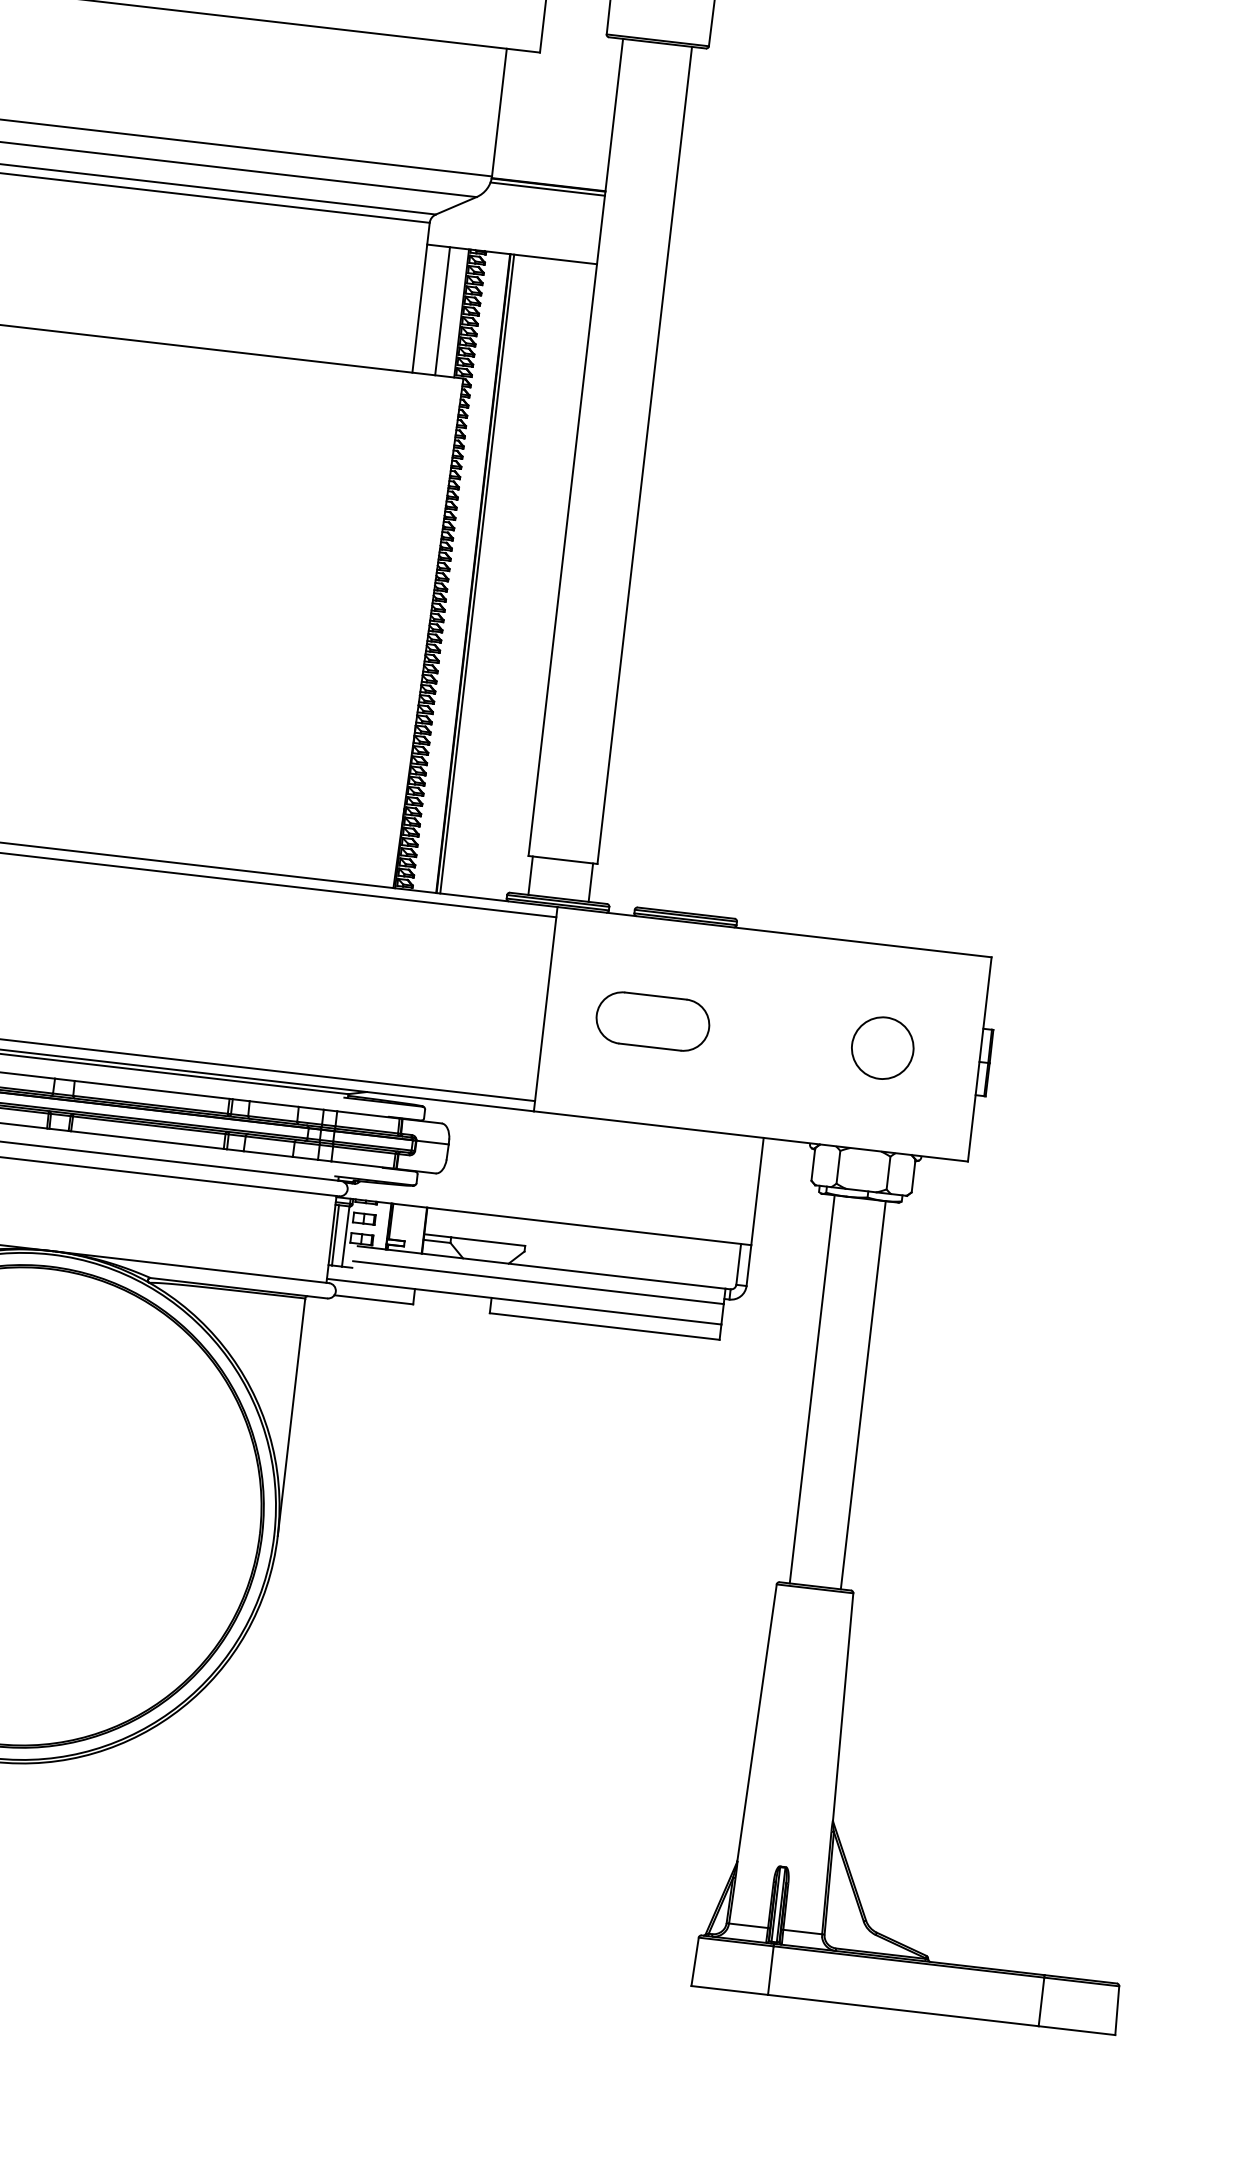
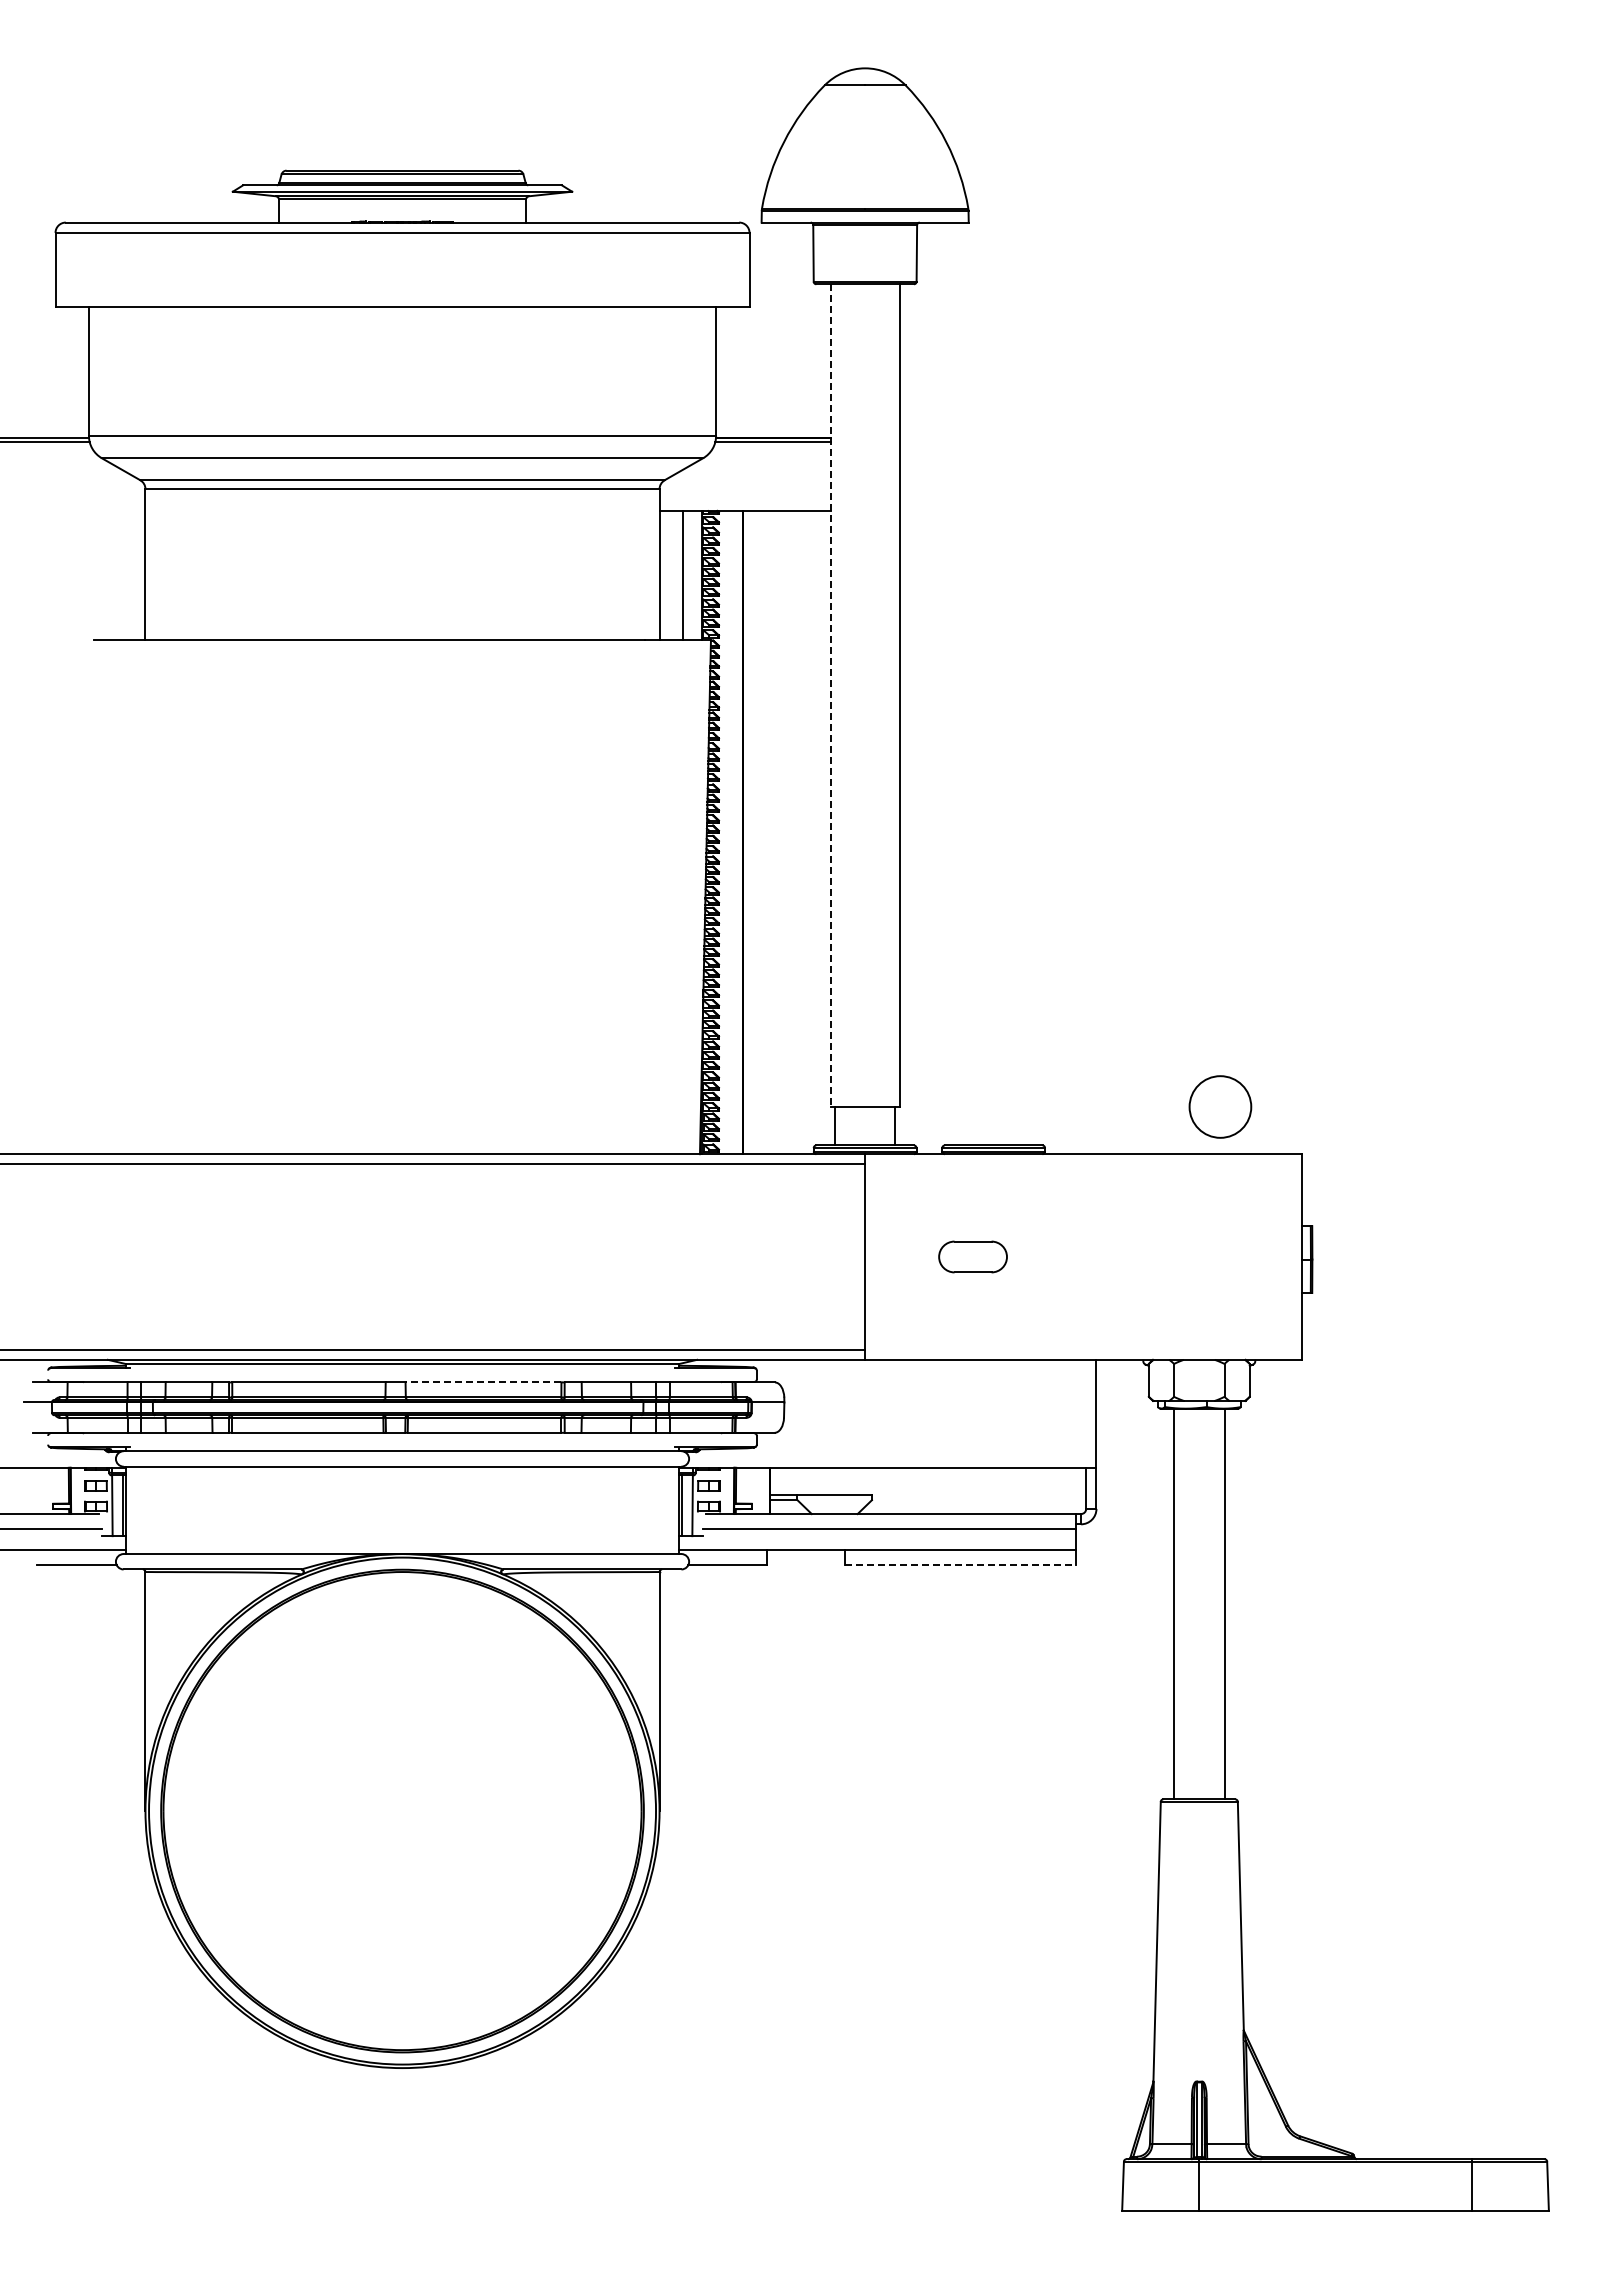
line: (575, 448) -> (830, 696), solid -> dashed
line: (477, 573) -> (747, 832), removed
part: (652, 1021) -> (972, 1256), size x0.6
circle: (882, 1047) -> (1220, 1106), moved
line: (152, 1089) -> (483, 1382), solid -> dashed
line: (604, 1326) -> (960, 1565), solid -> dashed

